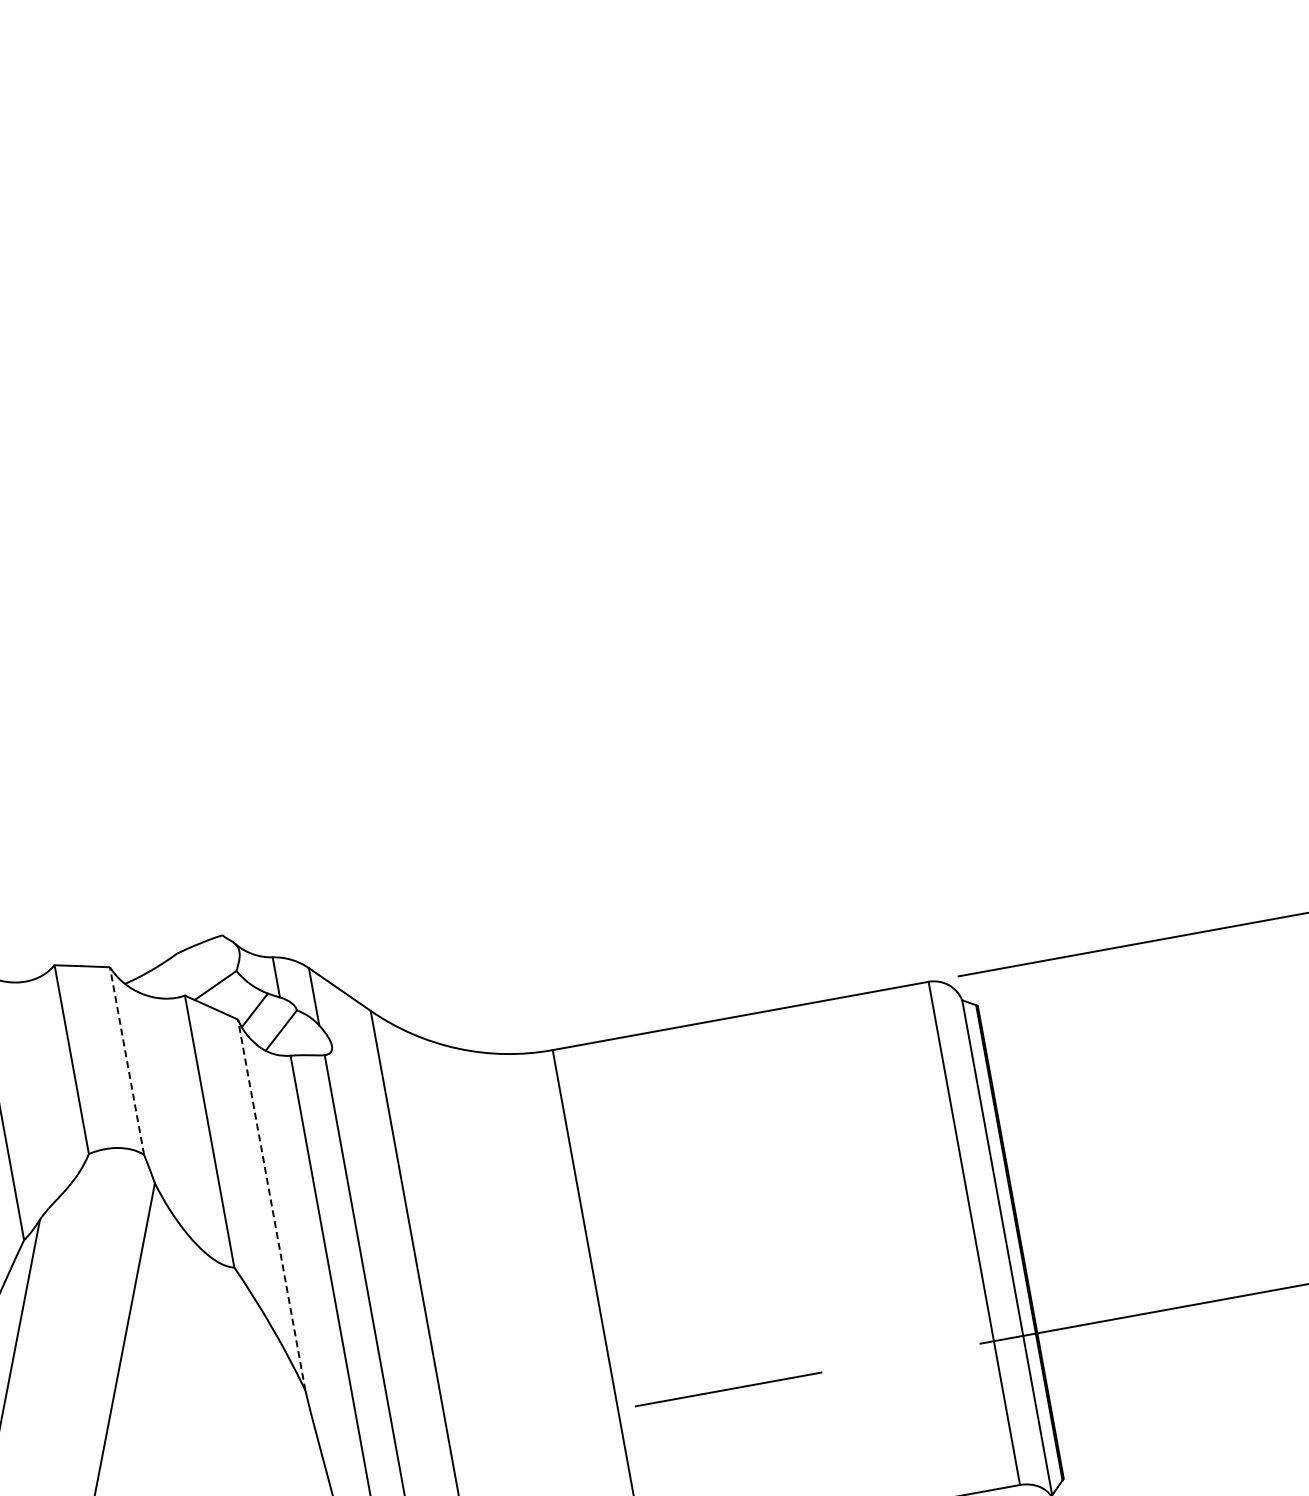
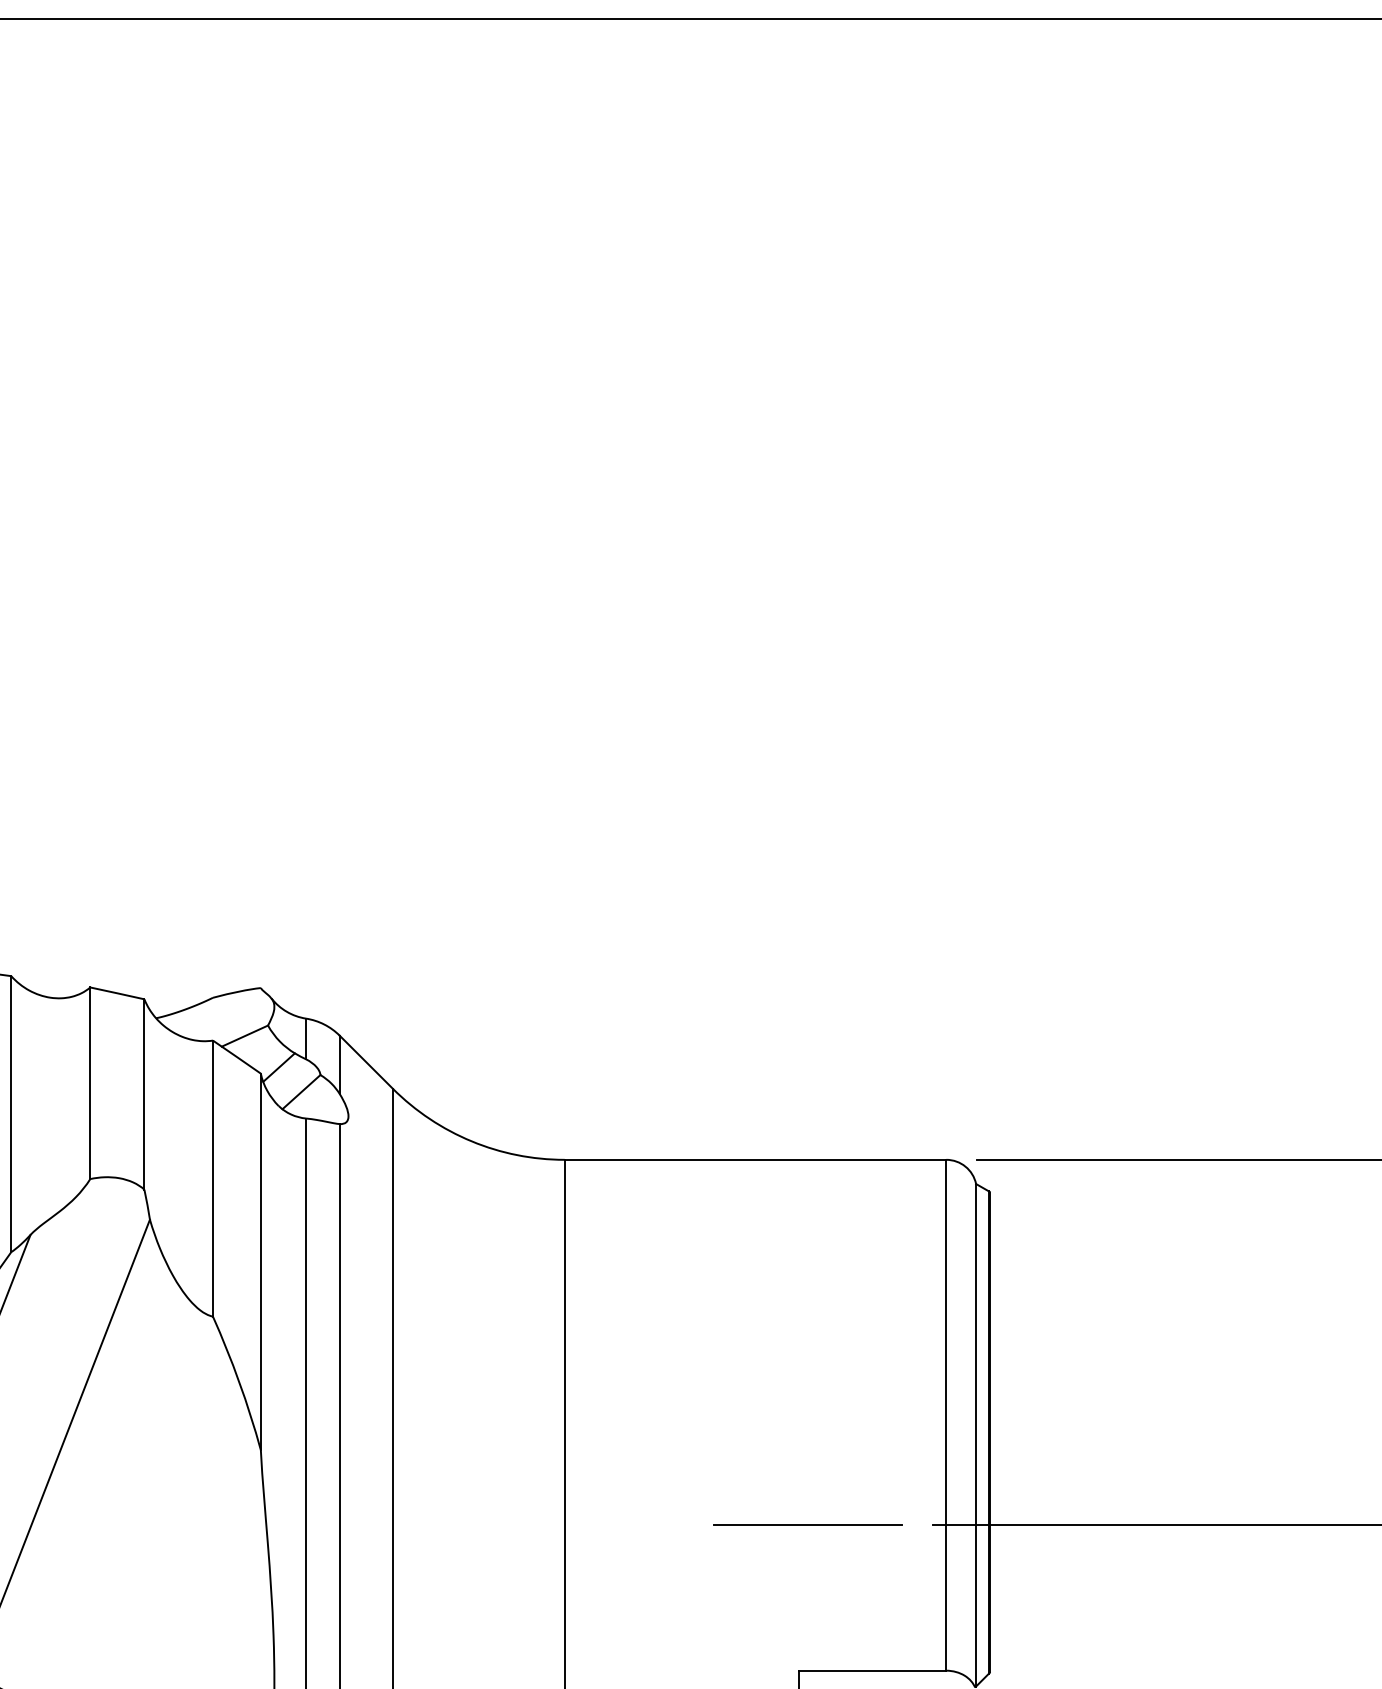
line: (126, 1060) -> (144, 1093), dashed -> solid
line: (271, 1204) -> (260, 1261), dashed -> solid
line: (728, 1389) -> (807, 1524), moved

